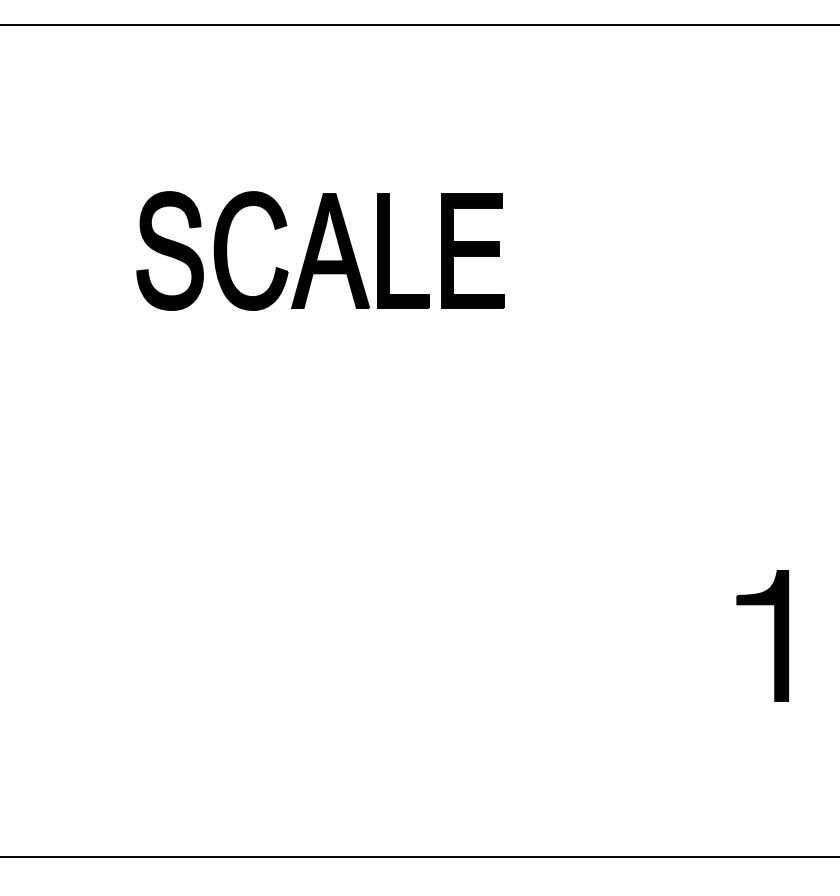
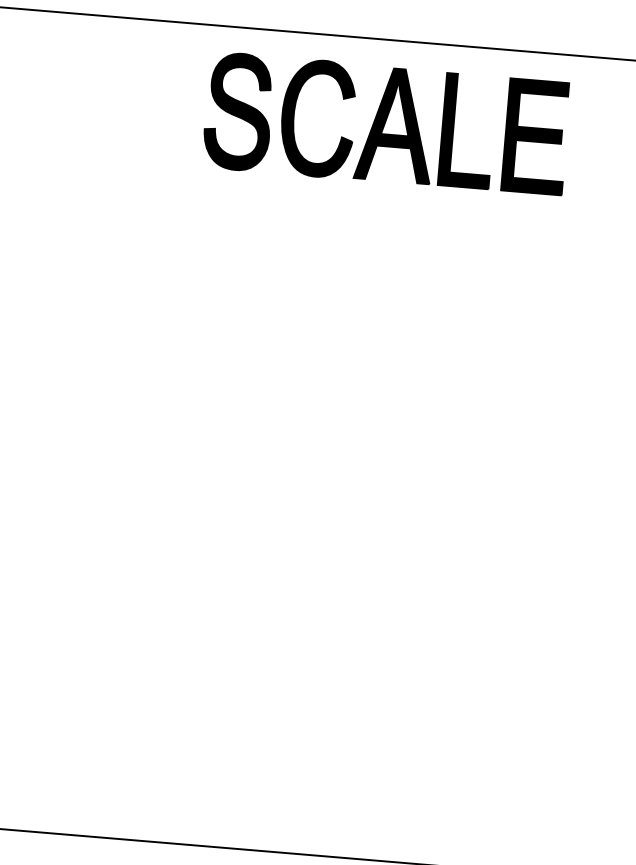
part: (320, 250) -> (386, 123), moved

